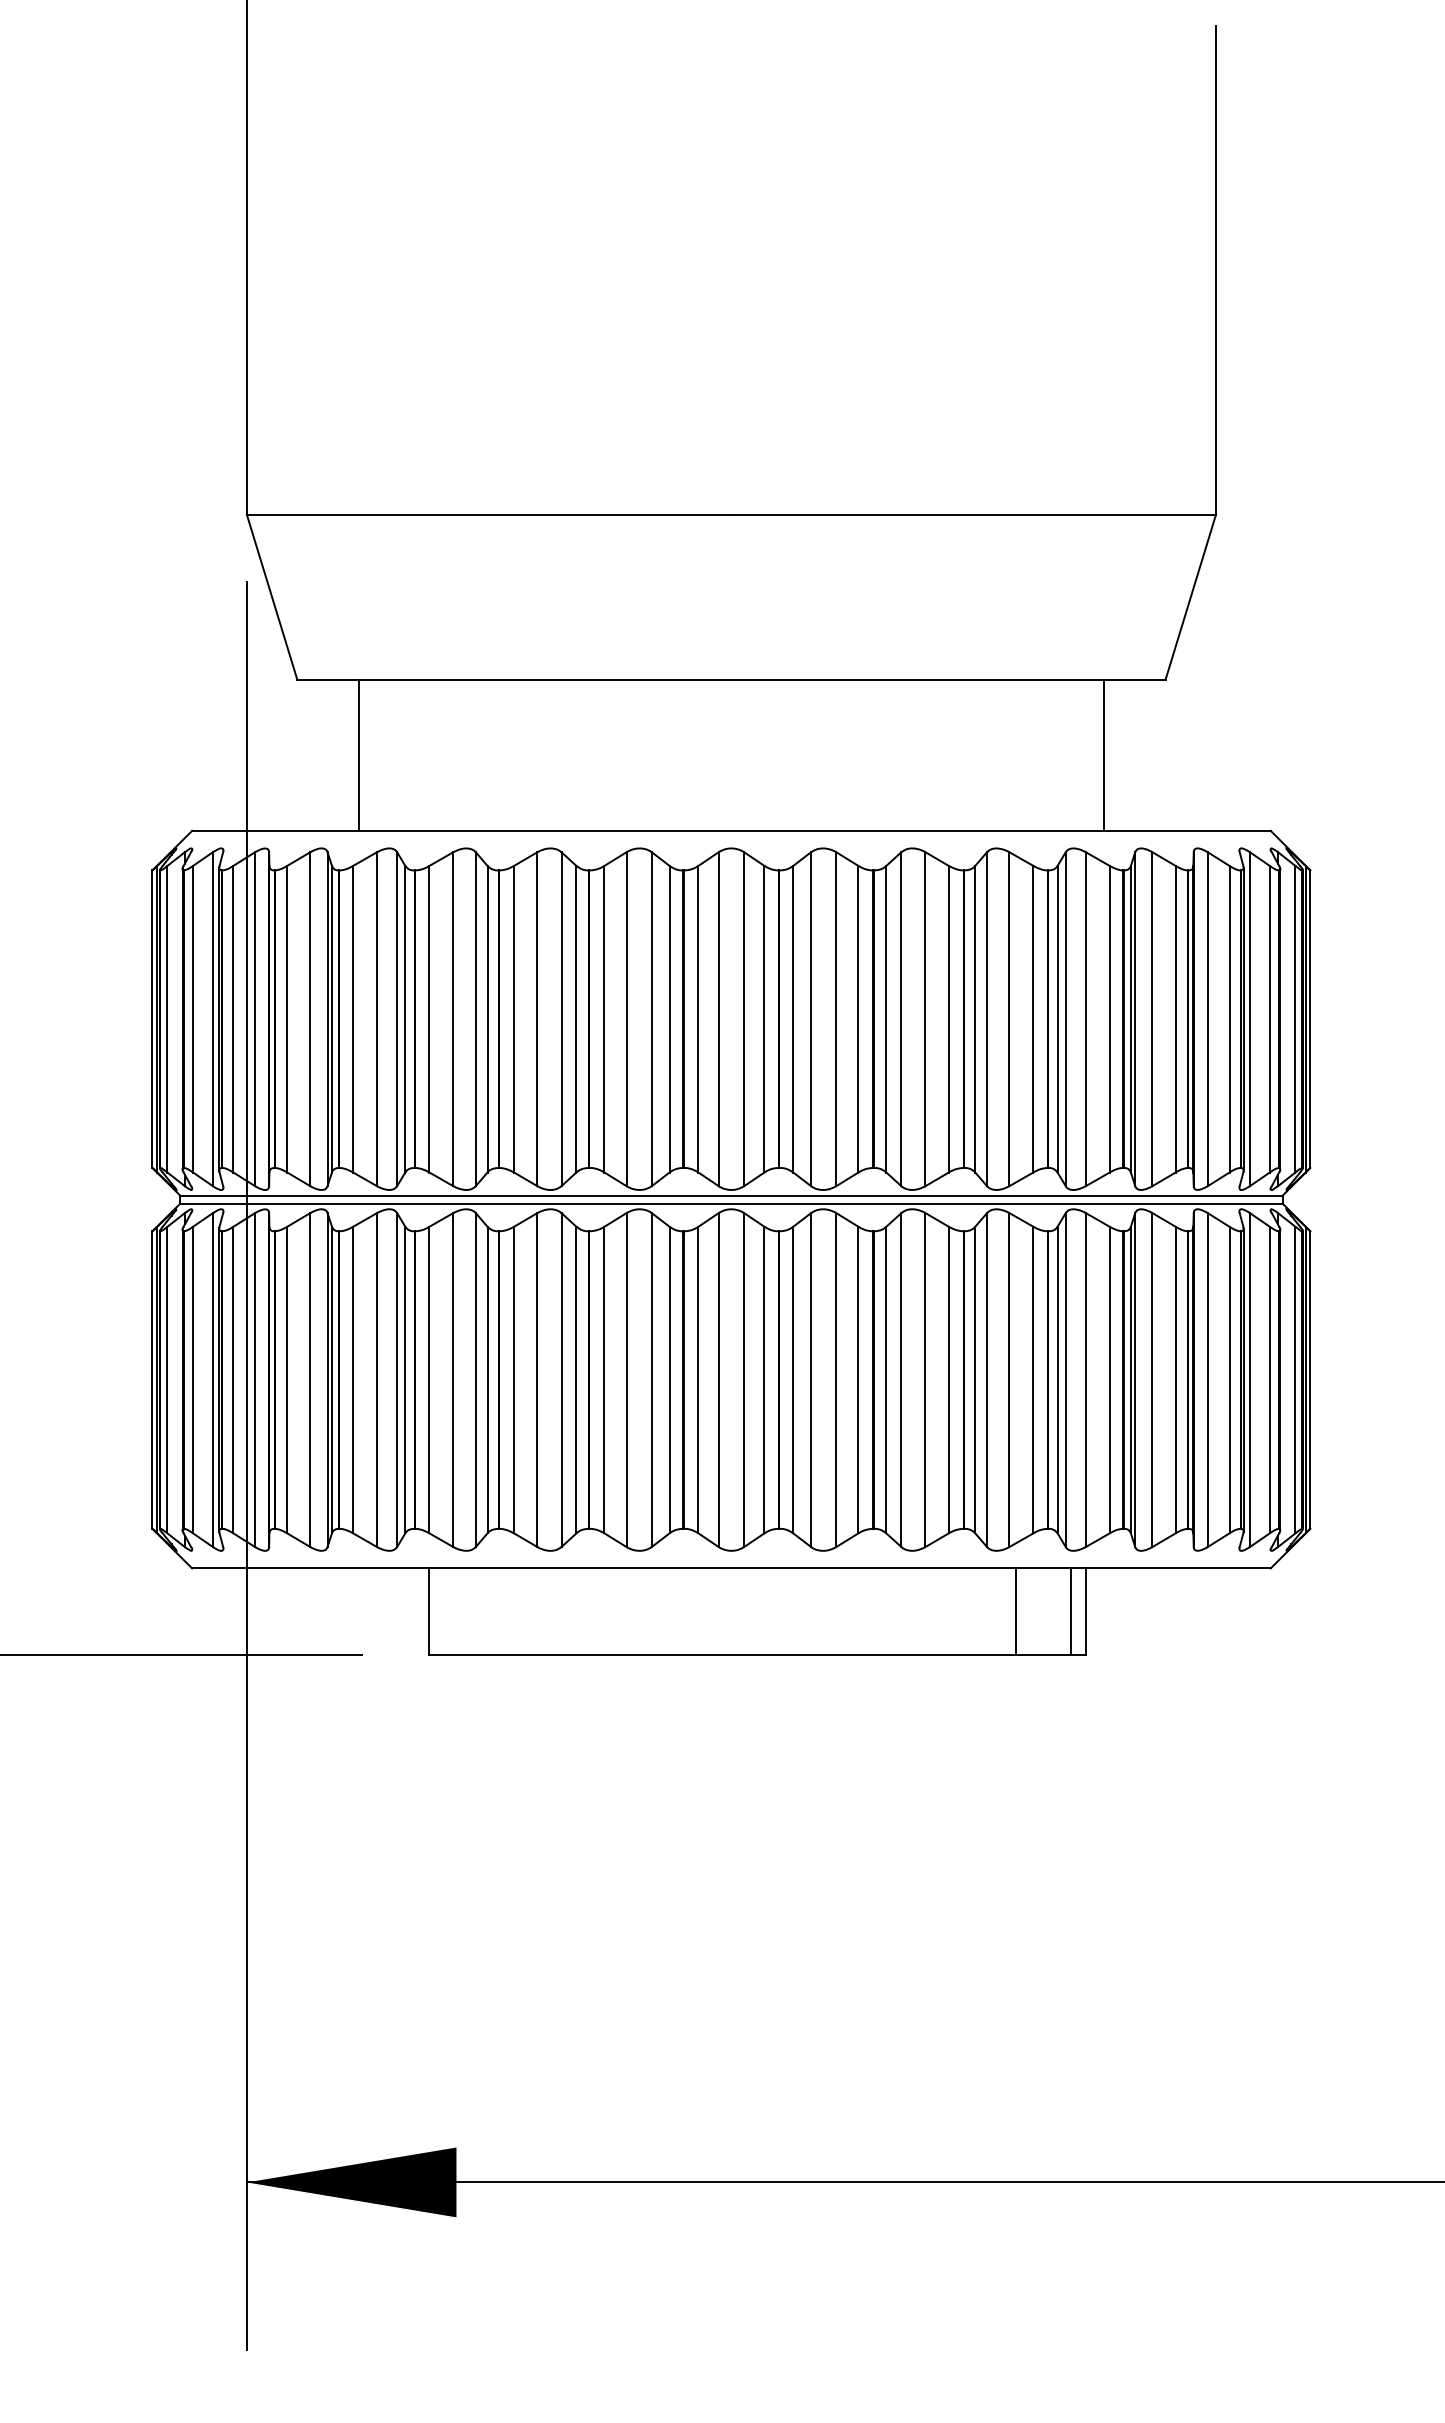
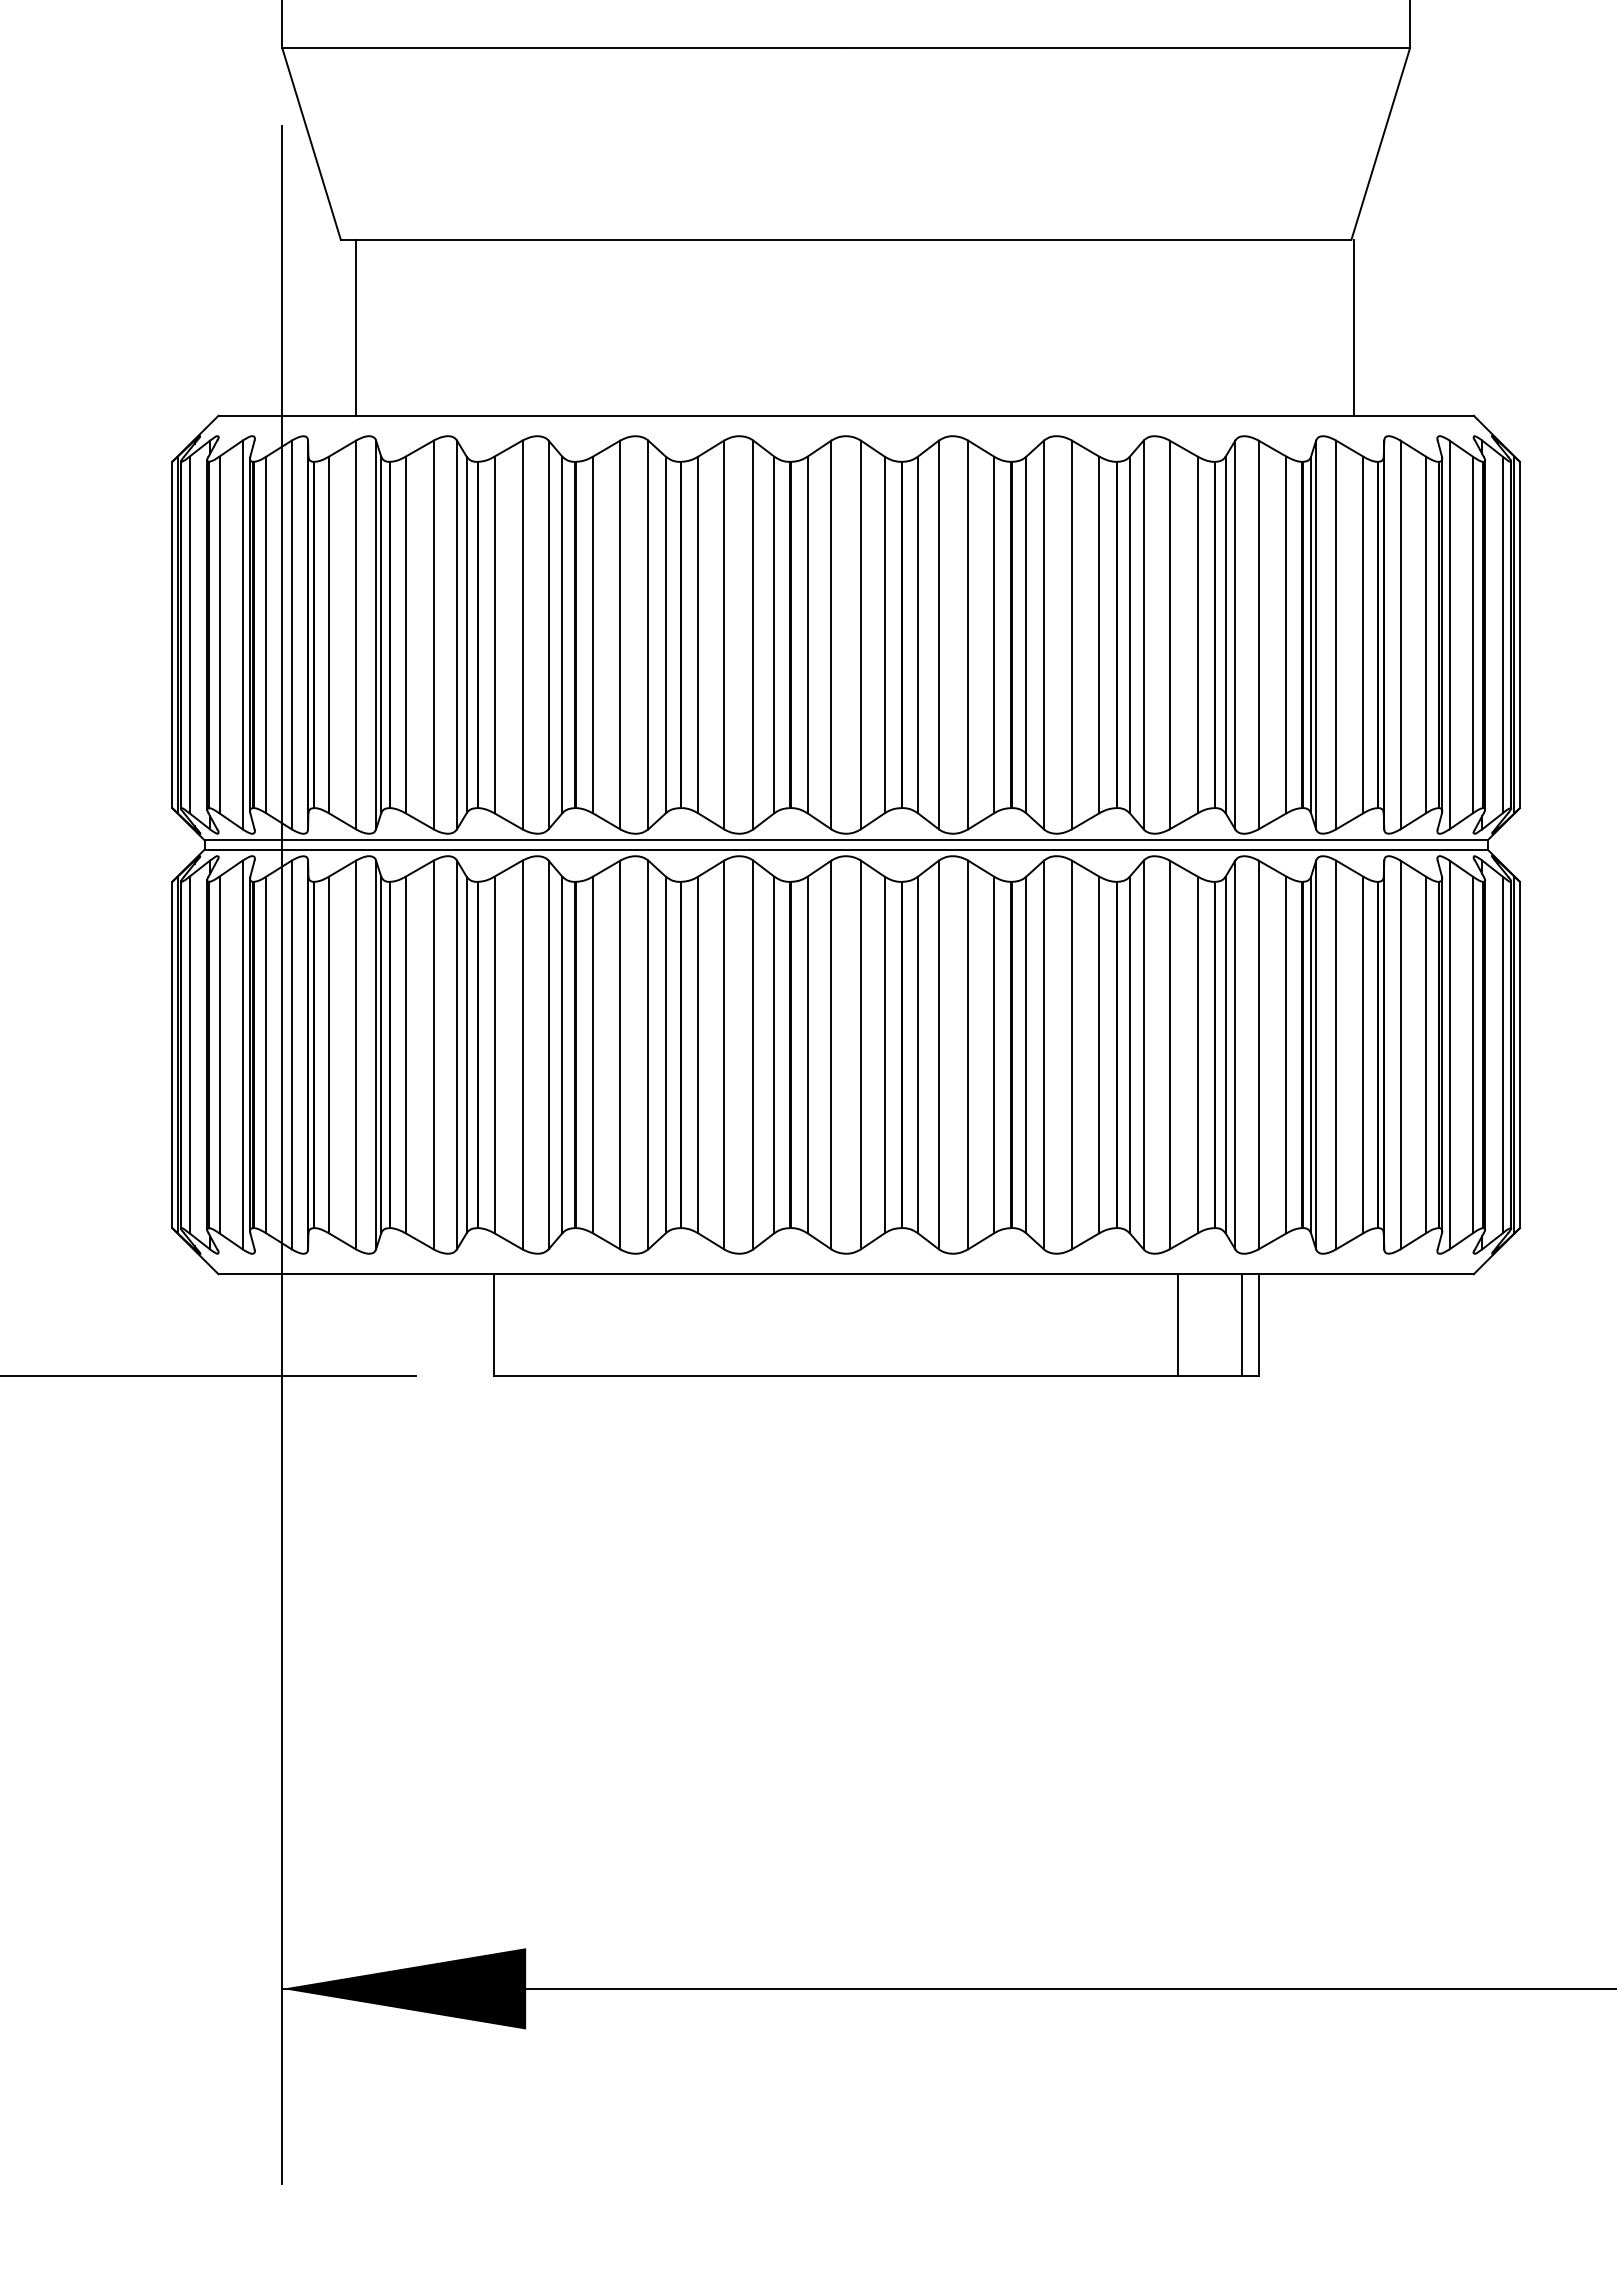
line: (358, 754) -> (356, 326), moved
line: (1104, 754) -> (1354, 326), moved

